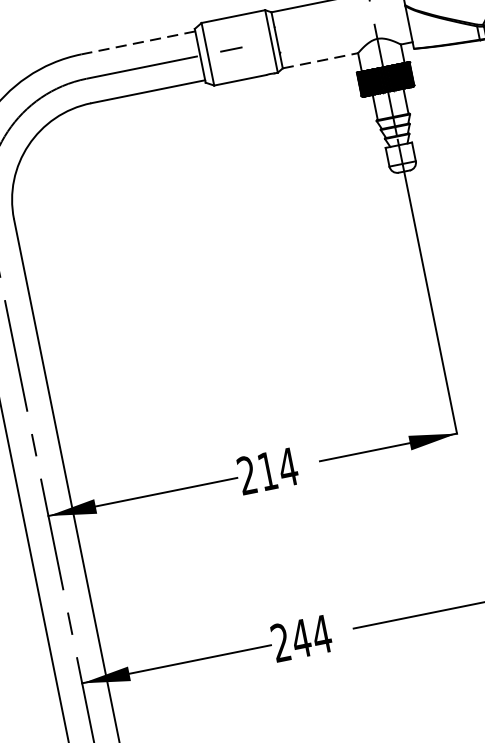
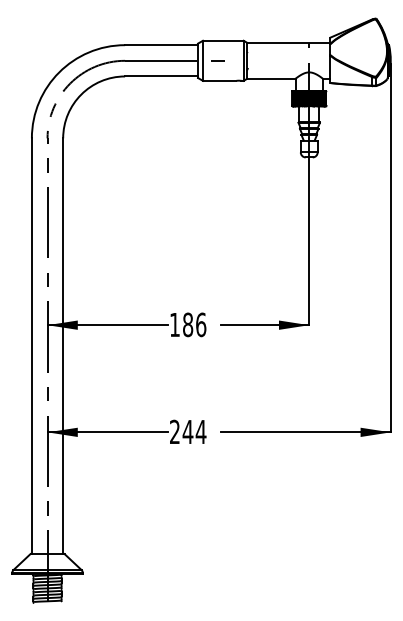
line: (138, 43) -> (161, 45), dashed -> solid
line: (320, 60) -> (271, 78), dashed -> solid
text: (268, 470) -> (188, 324), 214 -> 186

